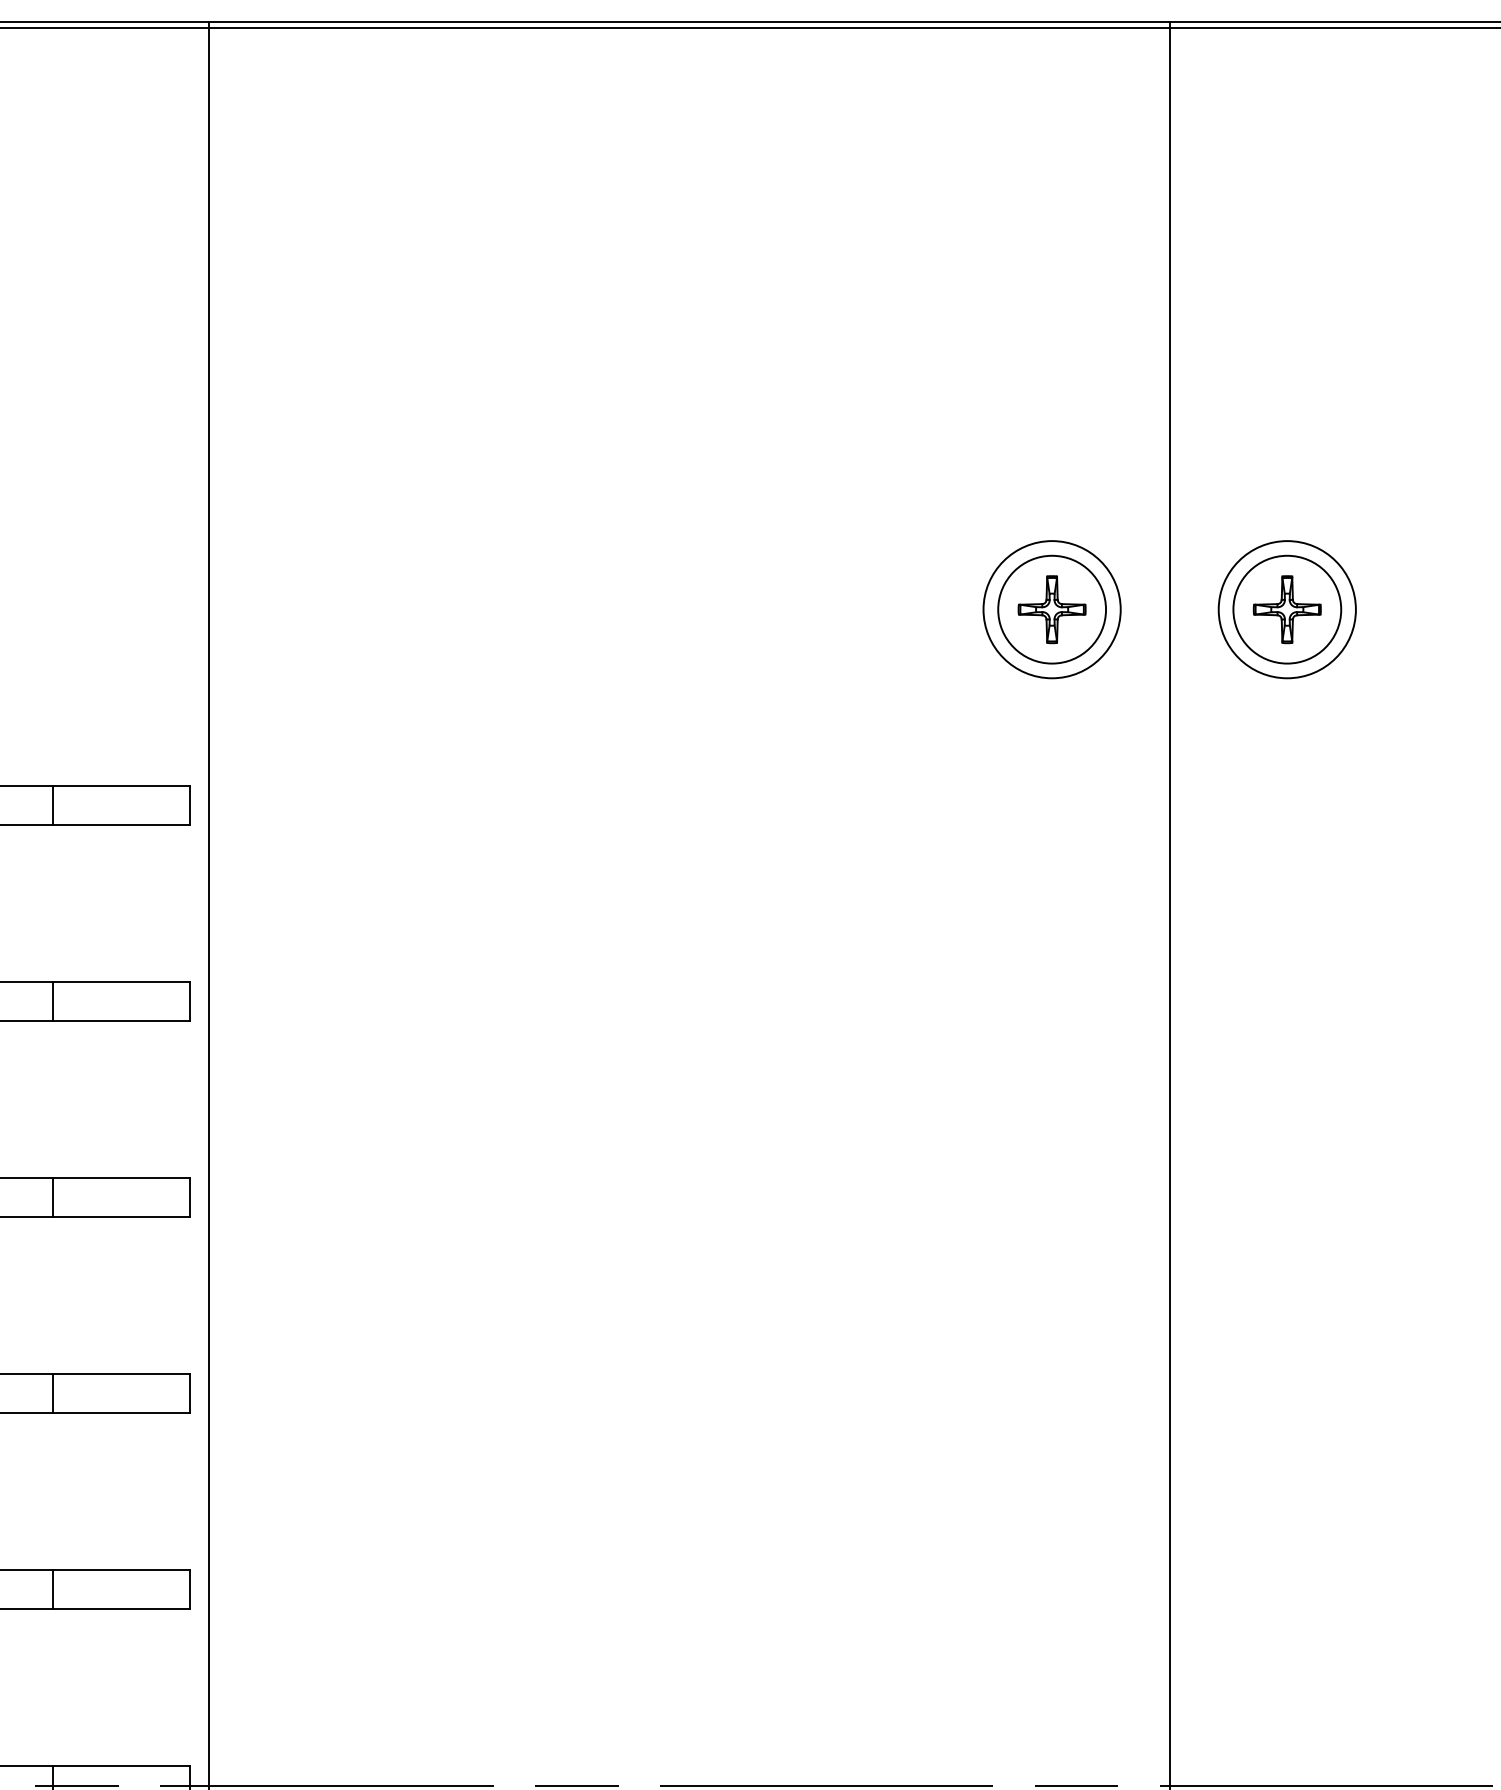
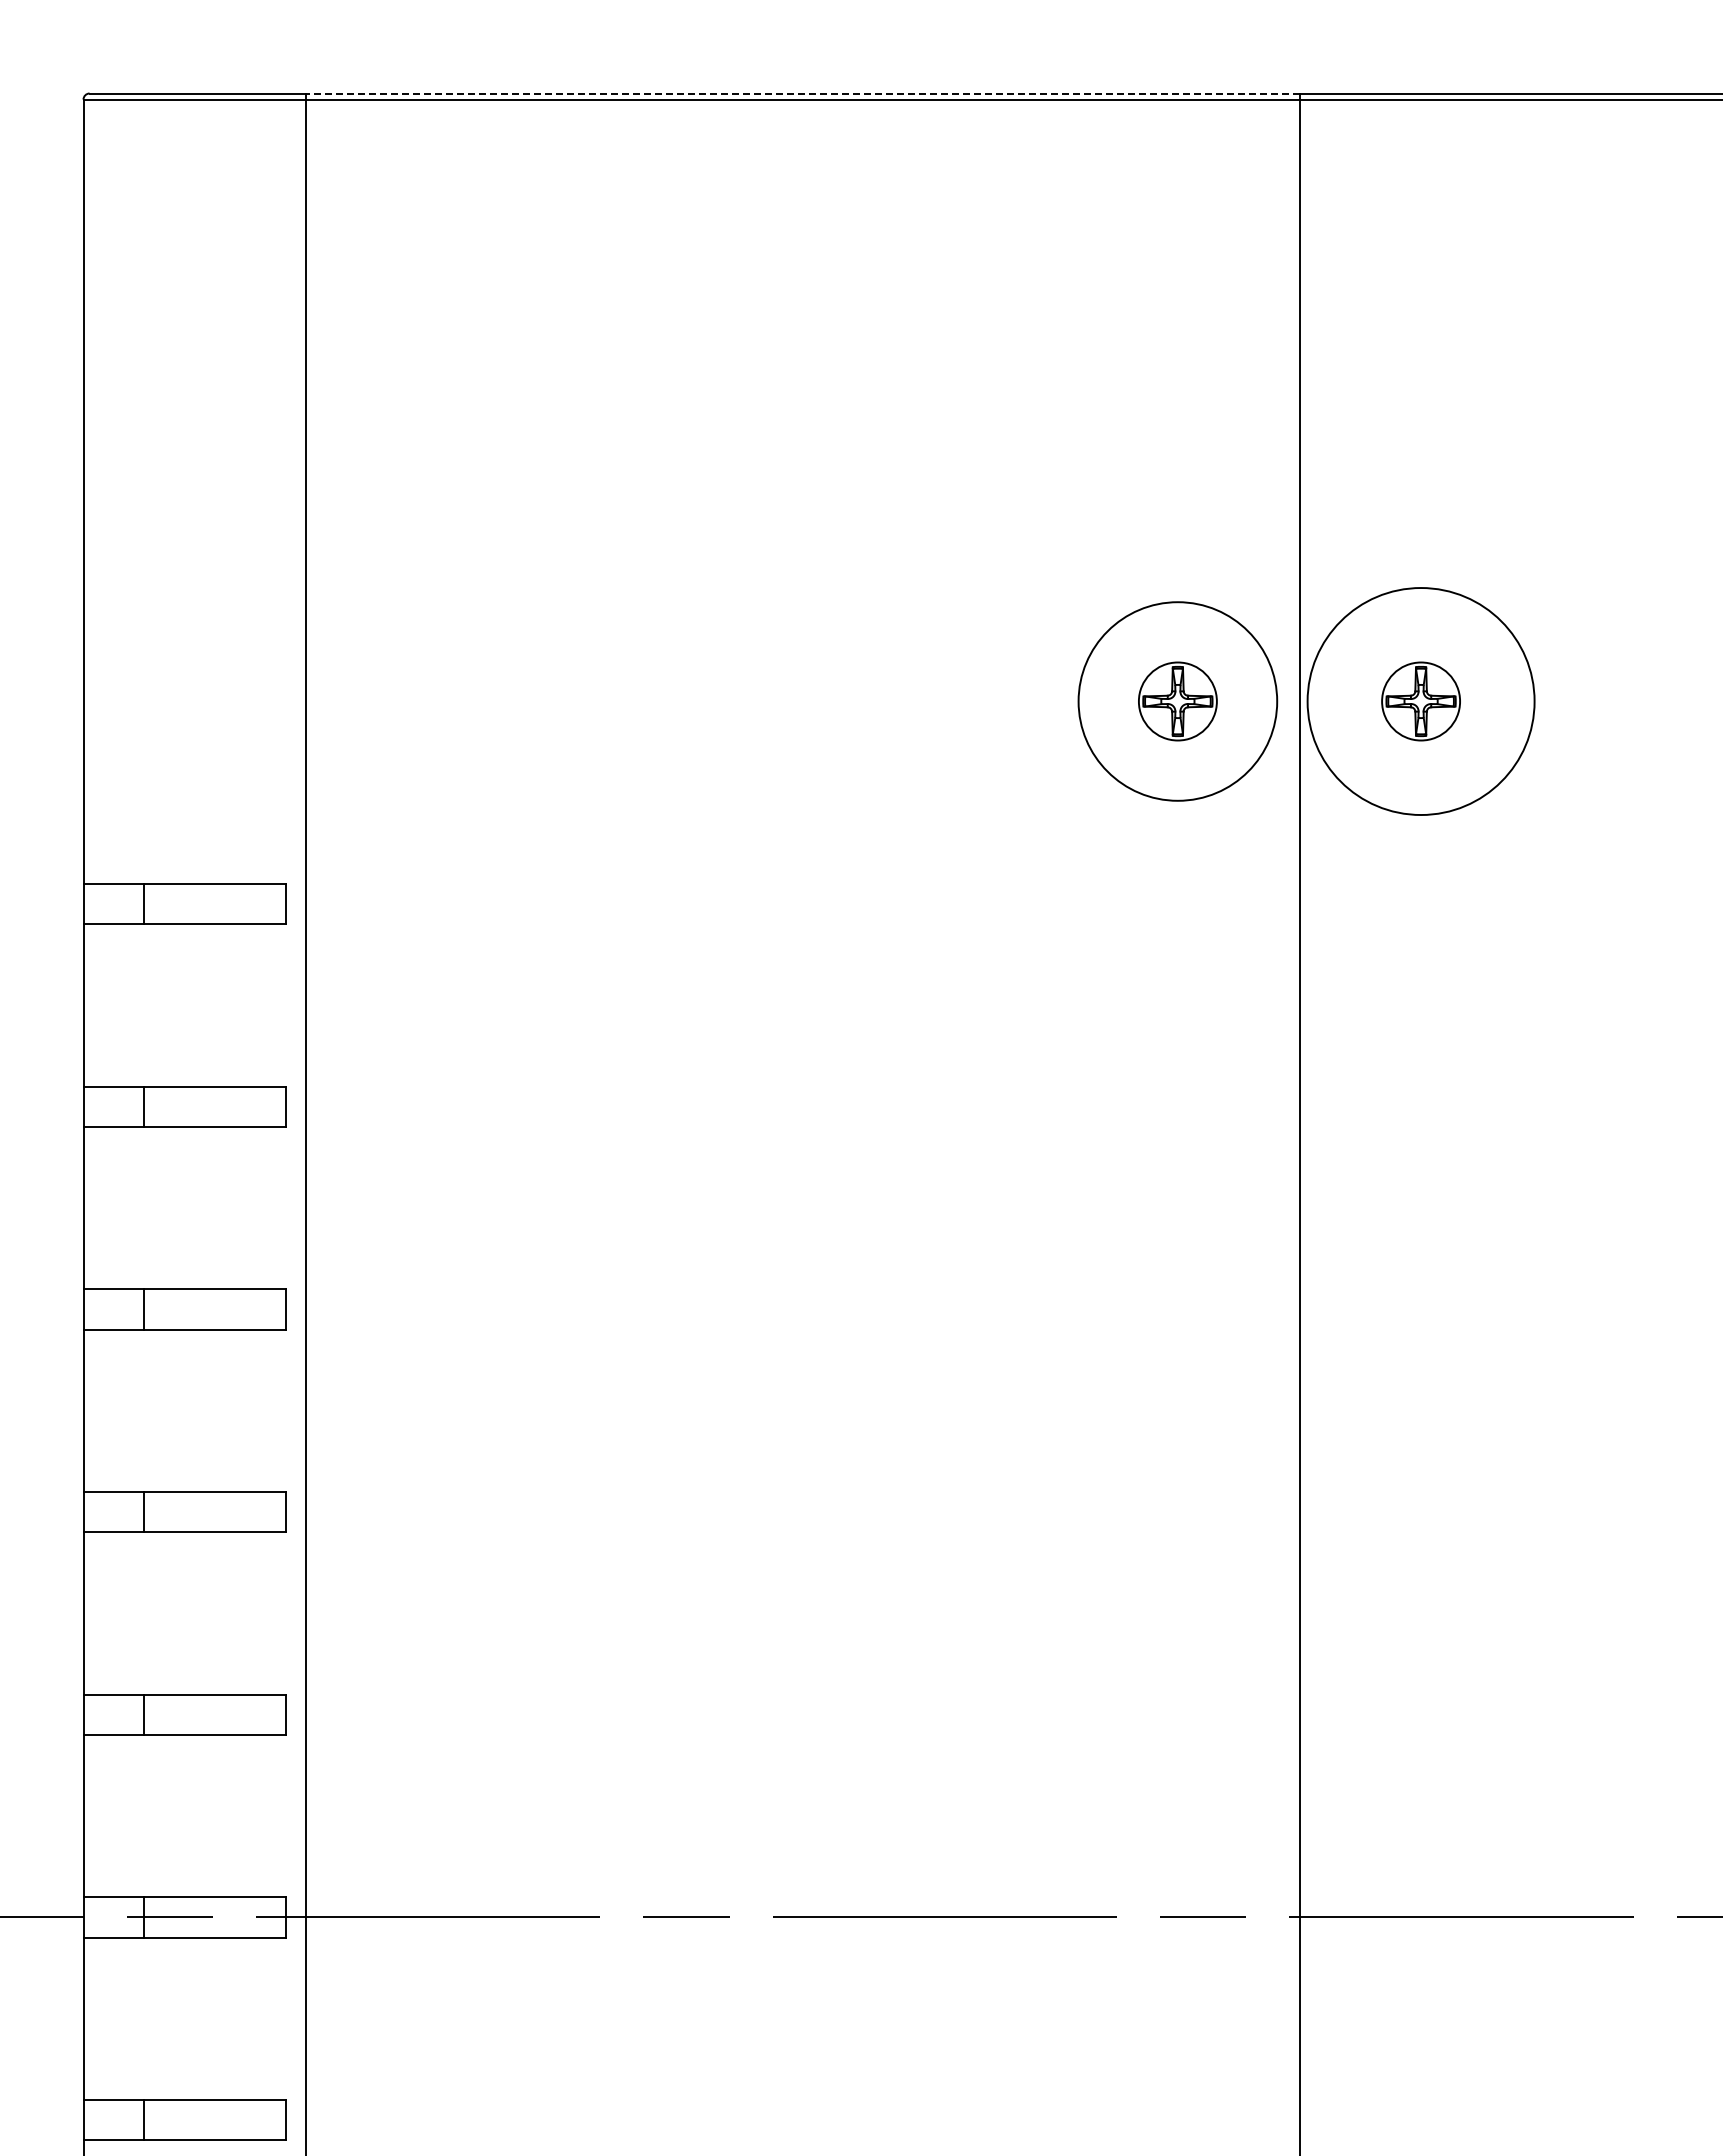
line: (689, 21) -> (802, 93), solid -> dashed
circle: (1051, 609) -> (1177, 701), size x0.7
circle: (1051, 609) -> (1177, 701), size x1.4
circle: (1286, 609) -> (1420, 701), size x0.7
circle: (1287, 609) -> (1421, 701), size x1.6

